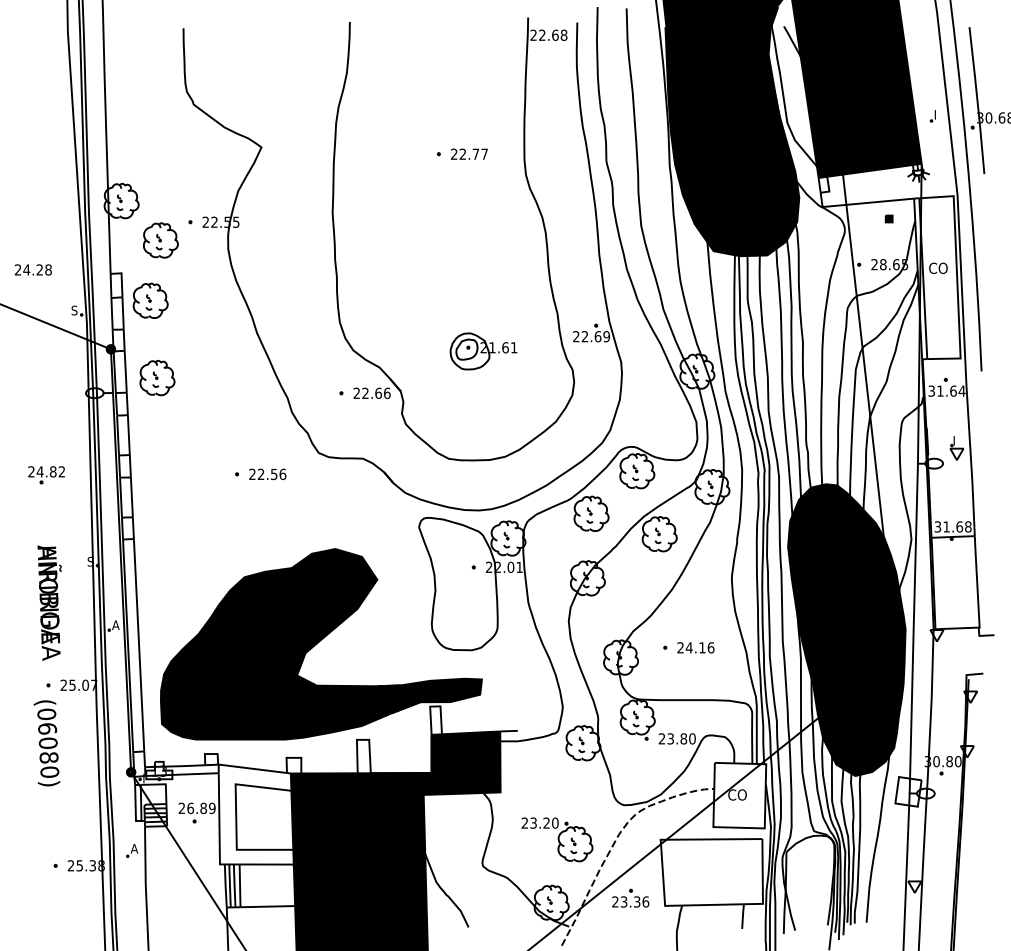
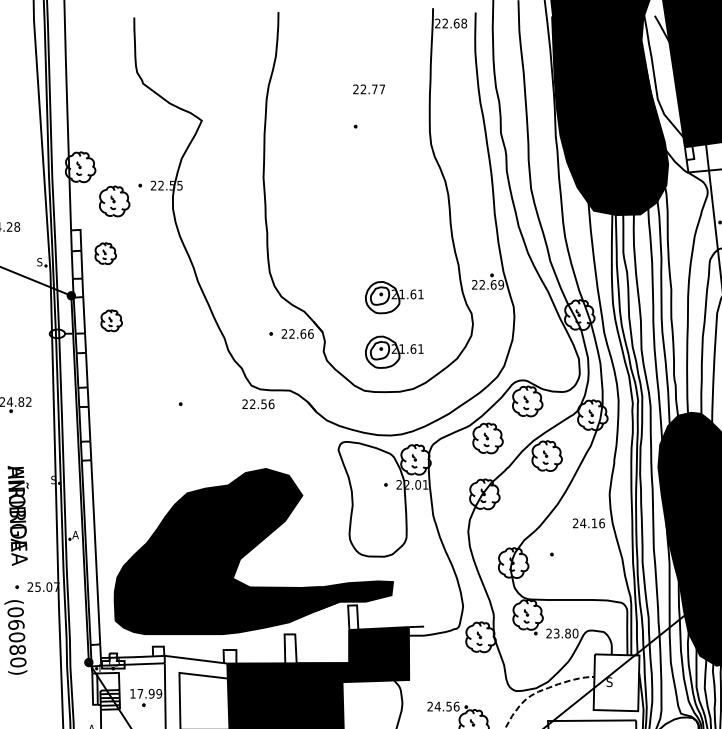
text: (469, 153) -> (369, 88), moved
part: (150, 300) -> (105, 253), size x0.7
part: (157, 378) -> (111, 321), size x0.7
part: (483, 414) -> (394, 352), added
text: (267, 474) -> (258, 404), moved
text: (695, 647) -> (588, 523), moved
text: (737, 794) -> (614, 681), CO -> S
text: (192, 808) -> (142, 693), 26.89 -> 17.99
text: (544, 822) -> (447, 706), 23.20 -> 24.56

